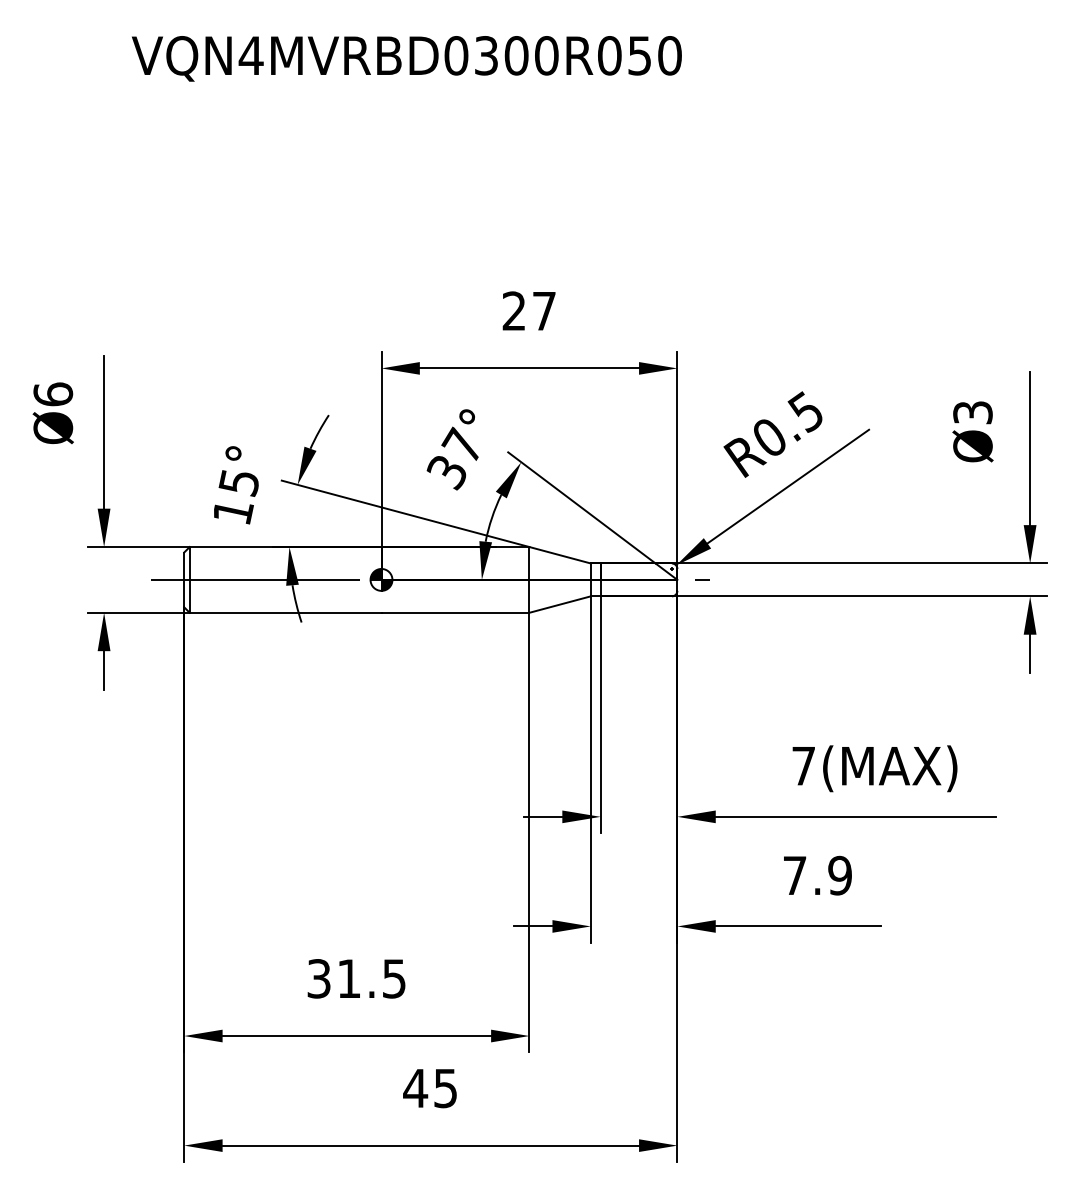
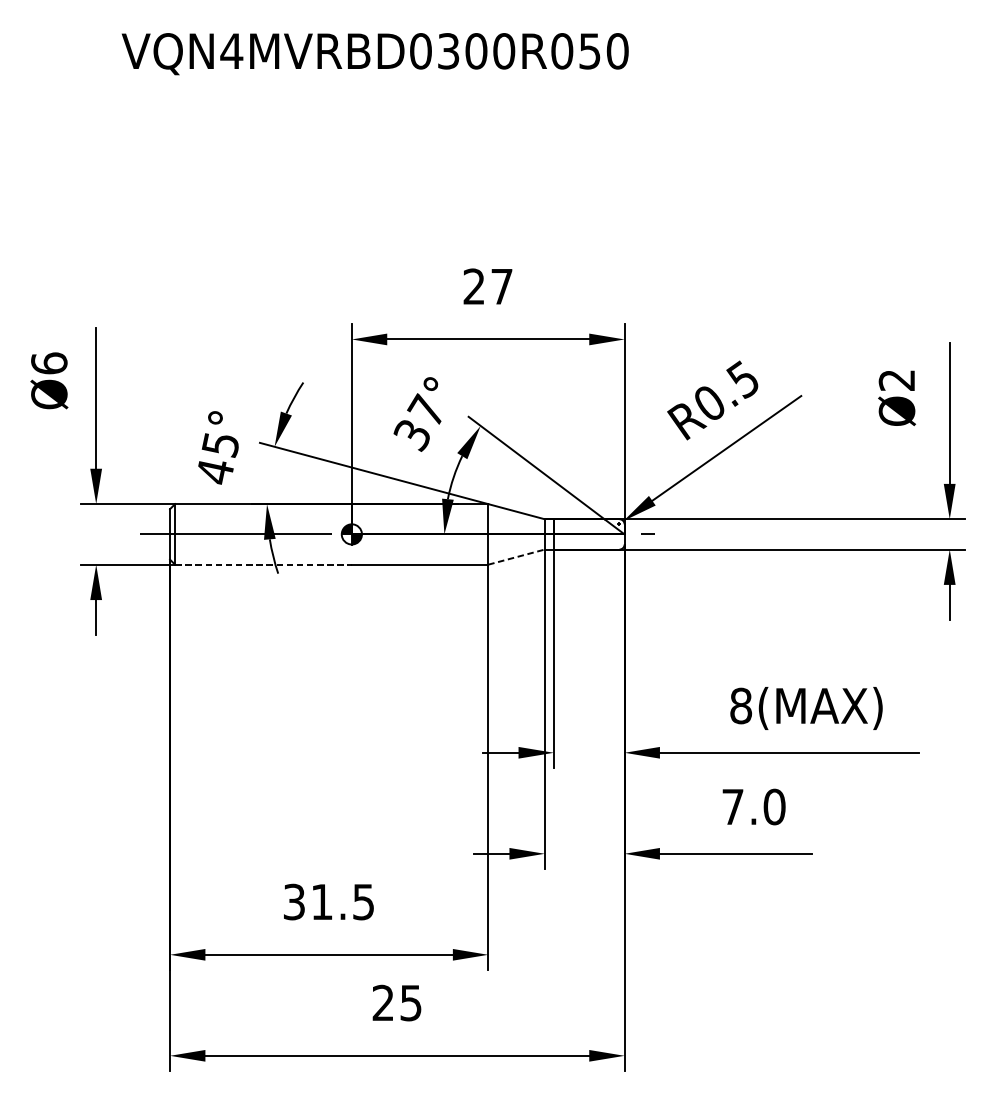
text: (972, 412) -> (896, 380), Ø3 -> Ø2
text: (233, 512) -> (215, 472), 15° -> 45°
line: (560, 604) -> (516, 557), solid -> dashed
line: (285, 612) -> (263, 564), solid -> dashed
text: (803, 765) -> (740, 705), 7(MAX) -> 8(MAX)
text: (840, 875) -> (774, 806), 7.9 -> 7.0
text: (415, 1087) -> (383, 1002), 45 -> 25

